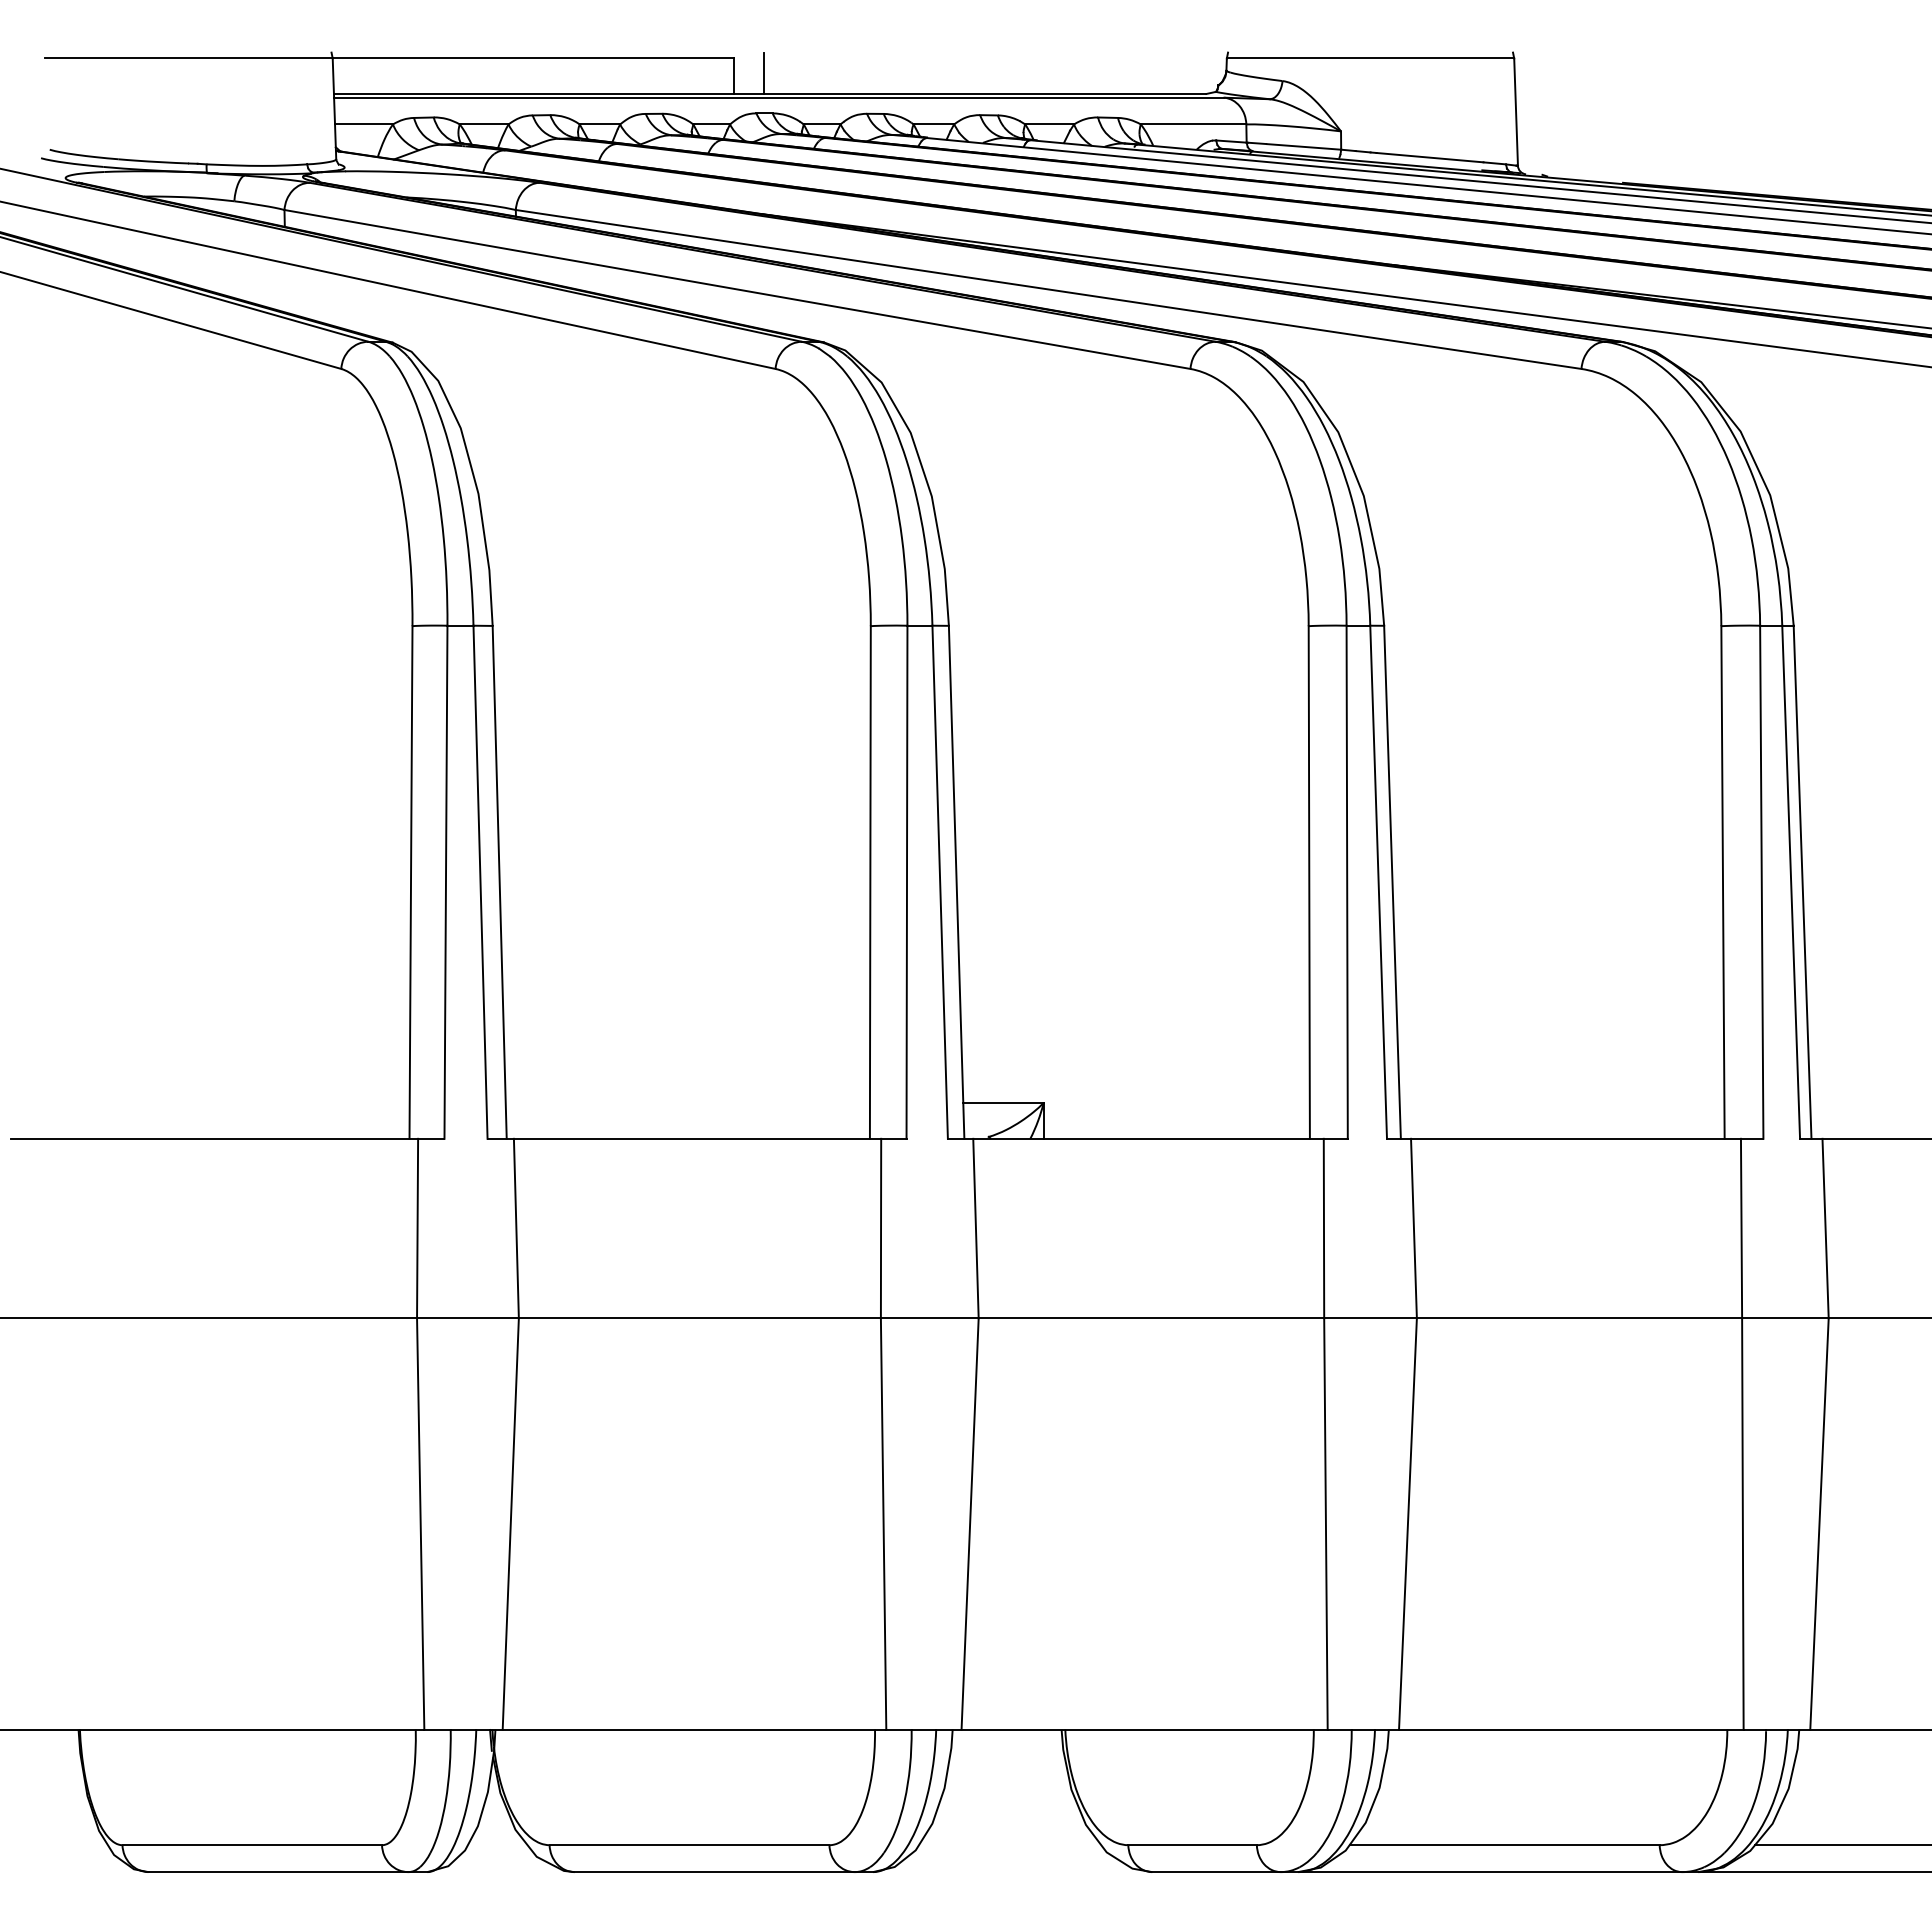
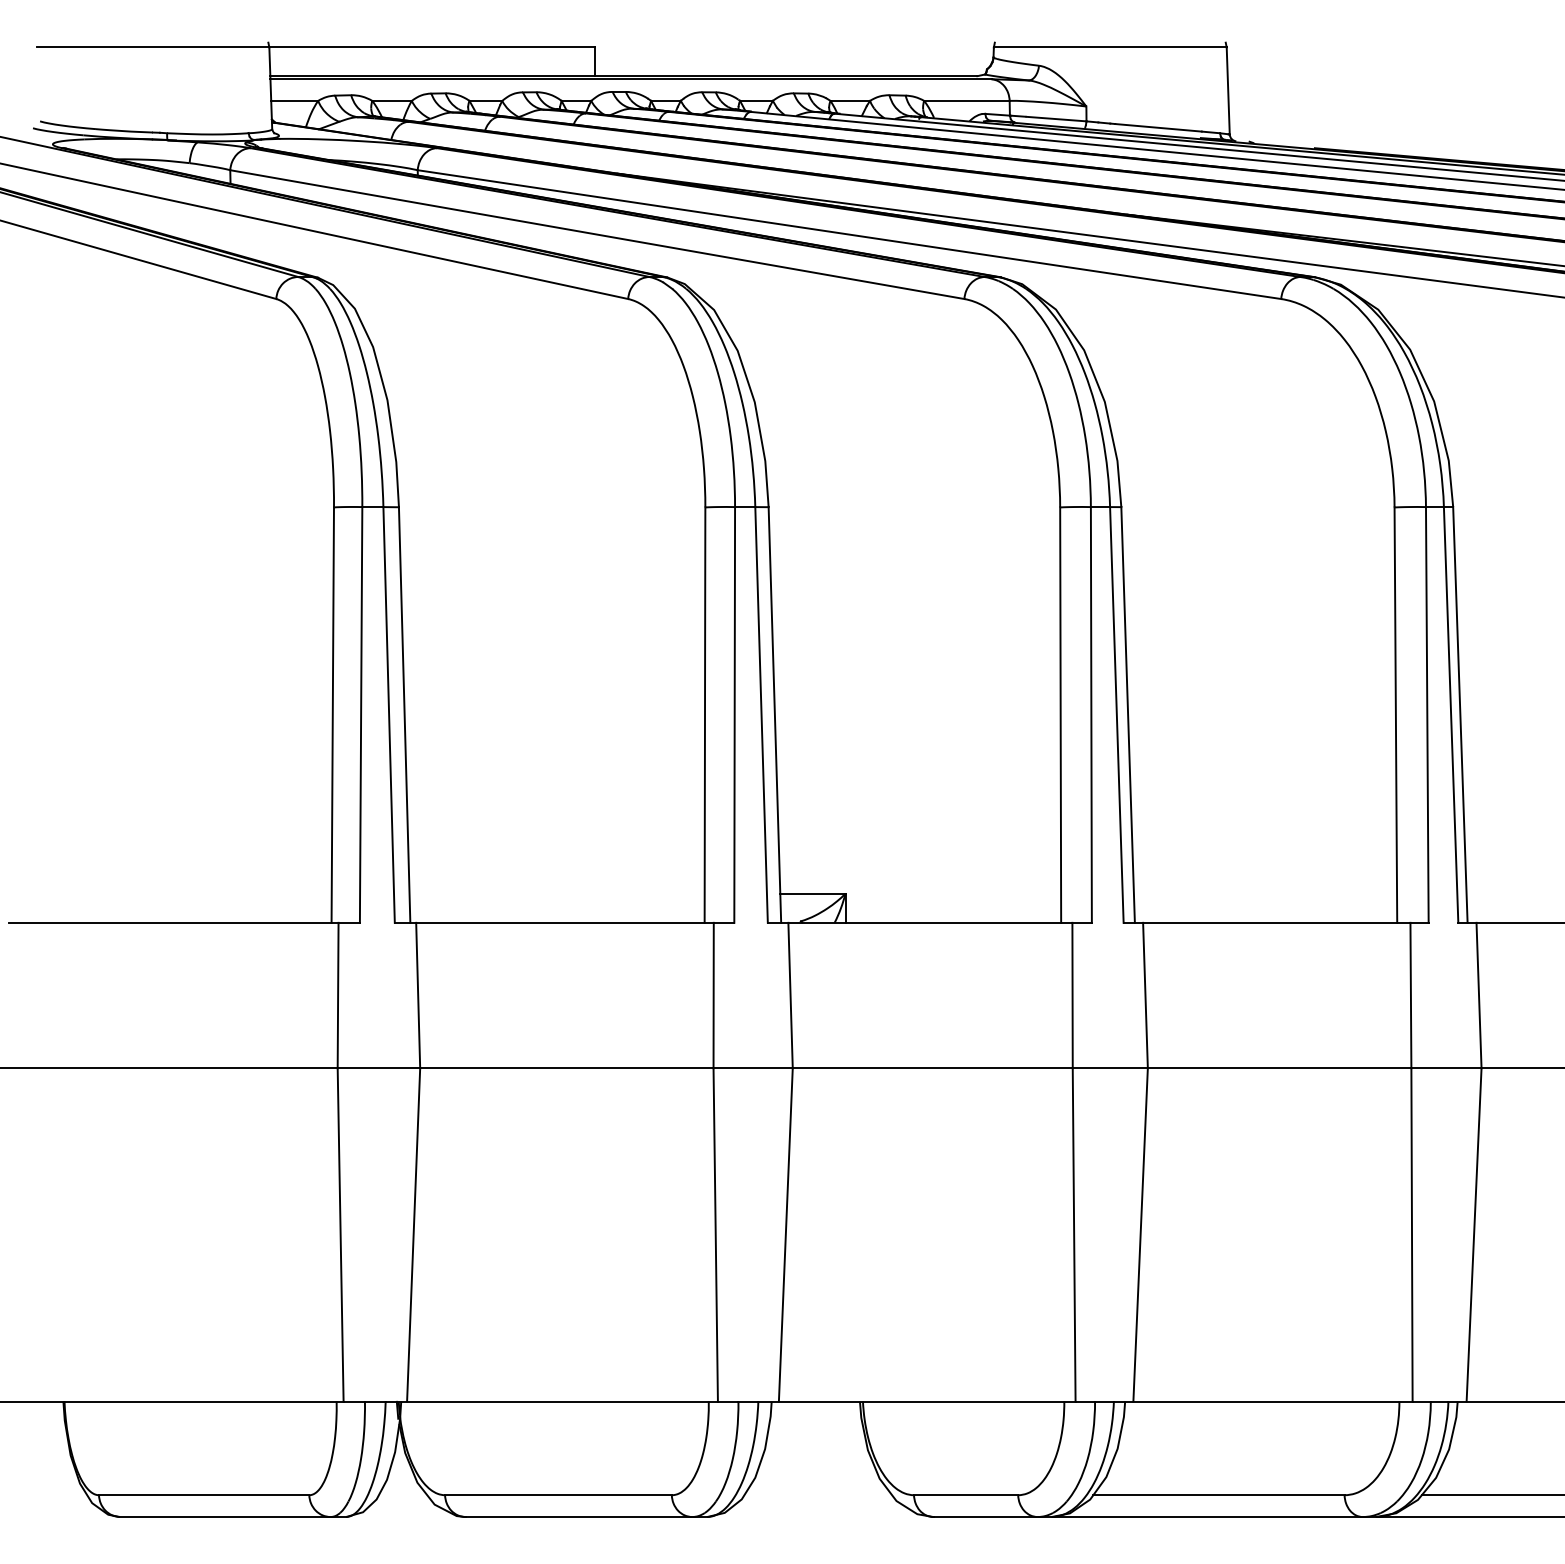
line: (763, 72) -> (618, 58), removed

